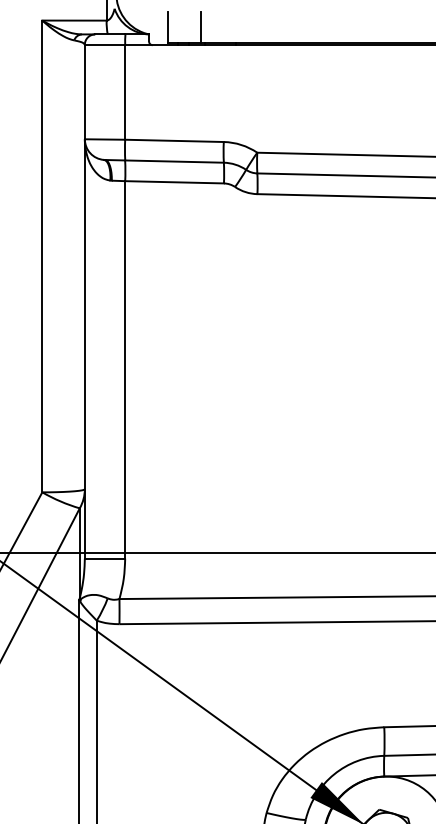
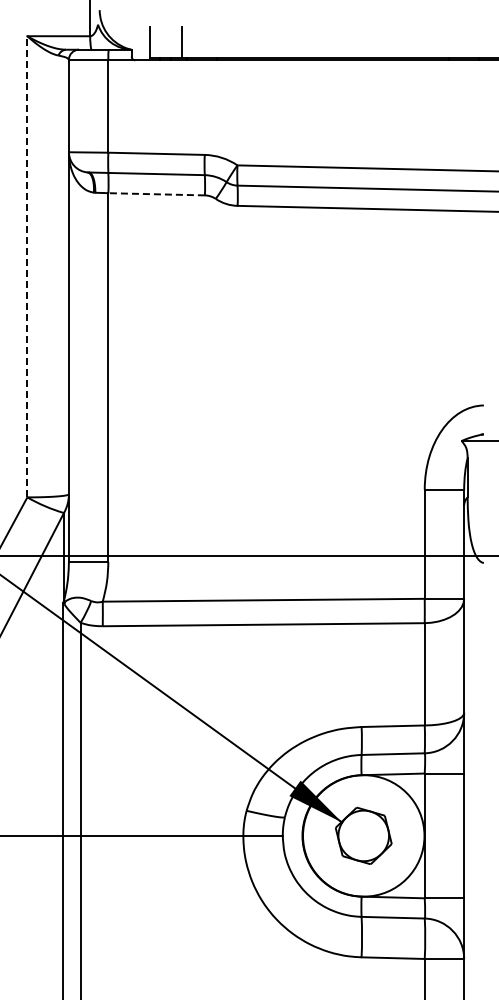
line: (174, 182) -> (156, 194), solid -> dashed
line: (42, 256) -> (27, 266), solid -> dashed

